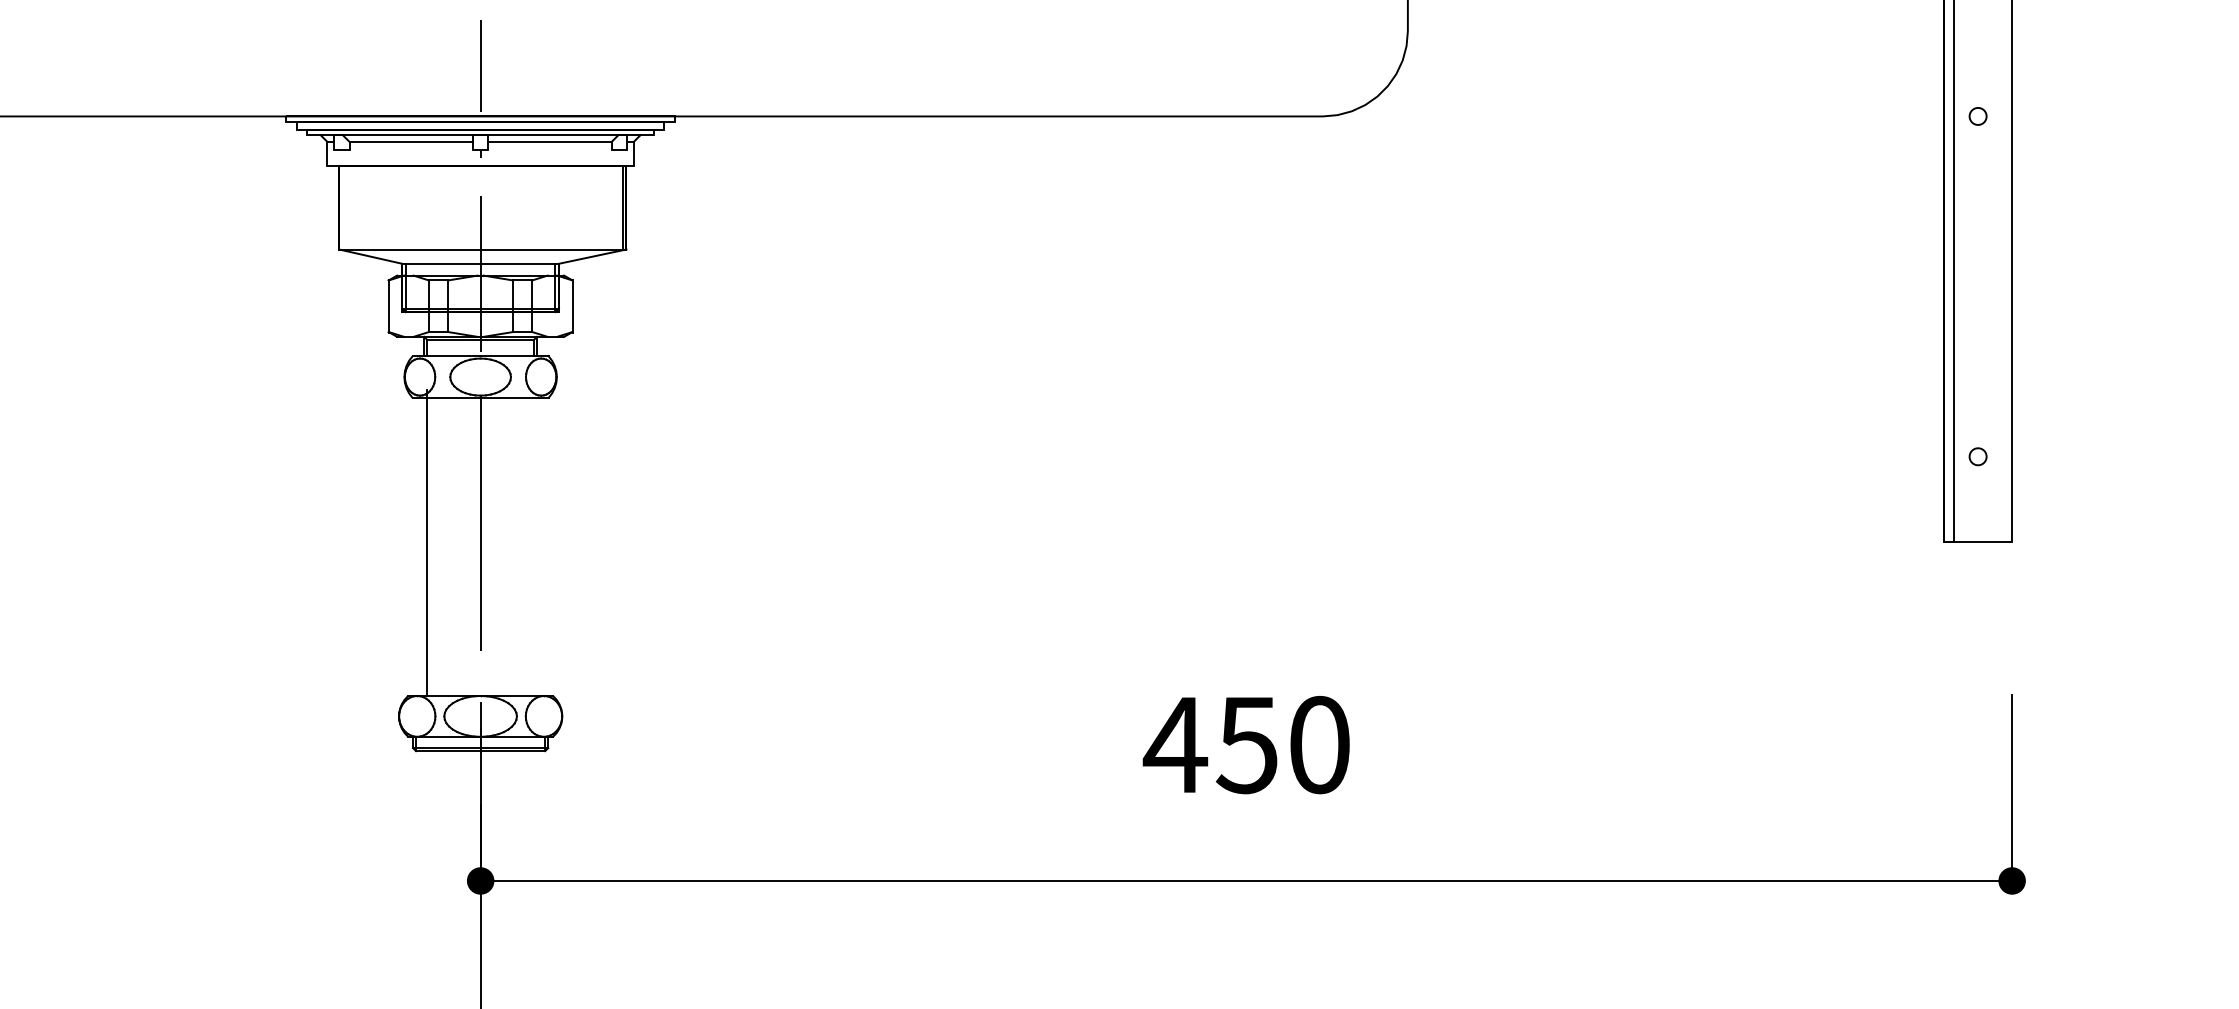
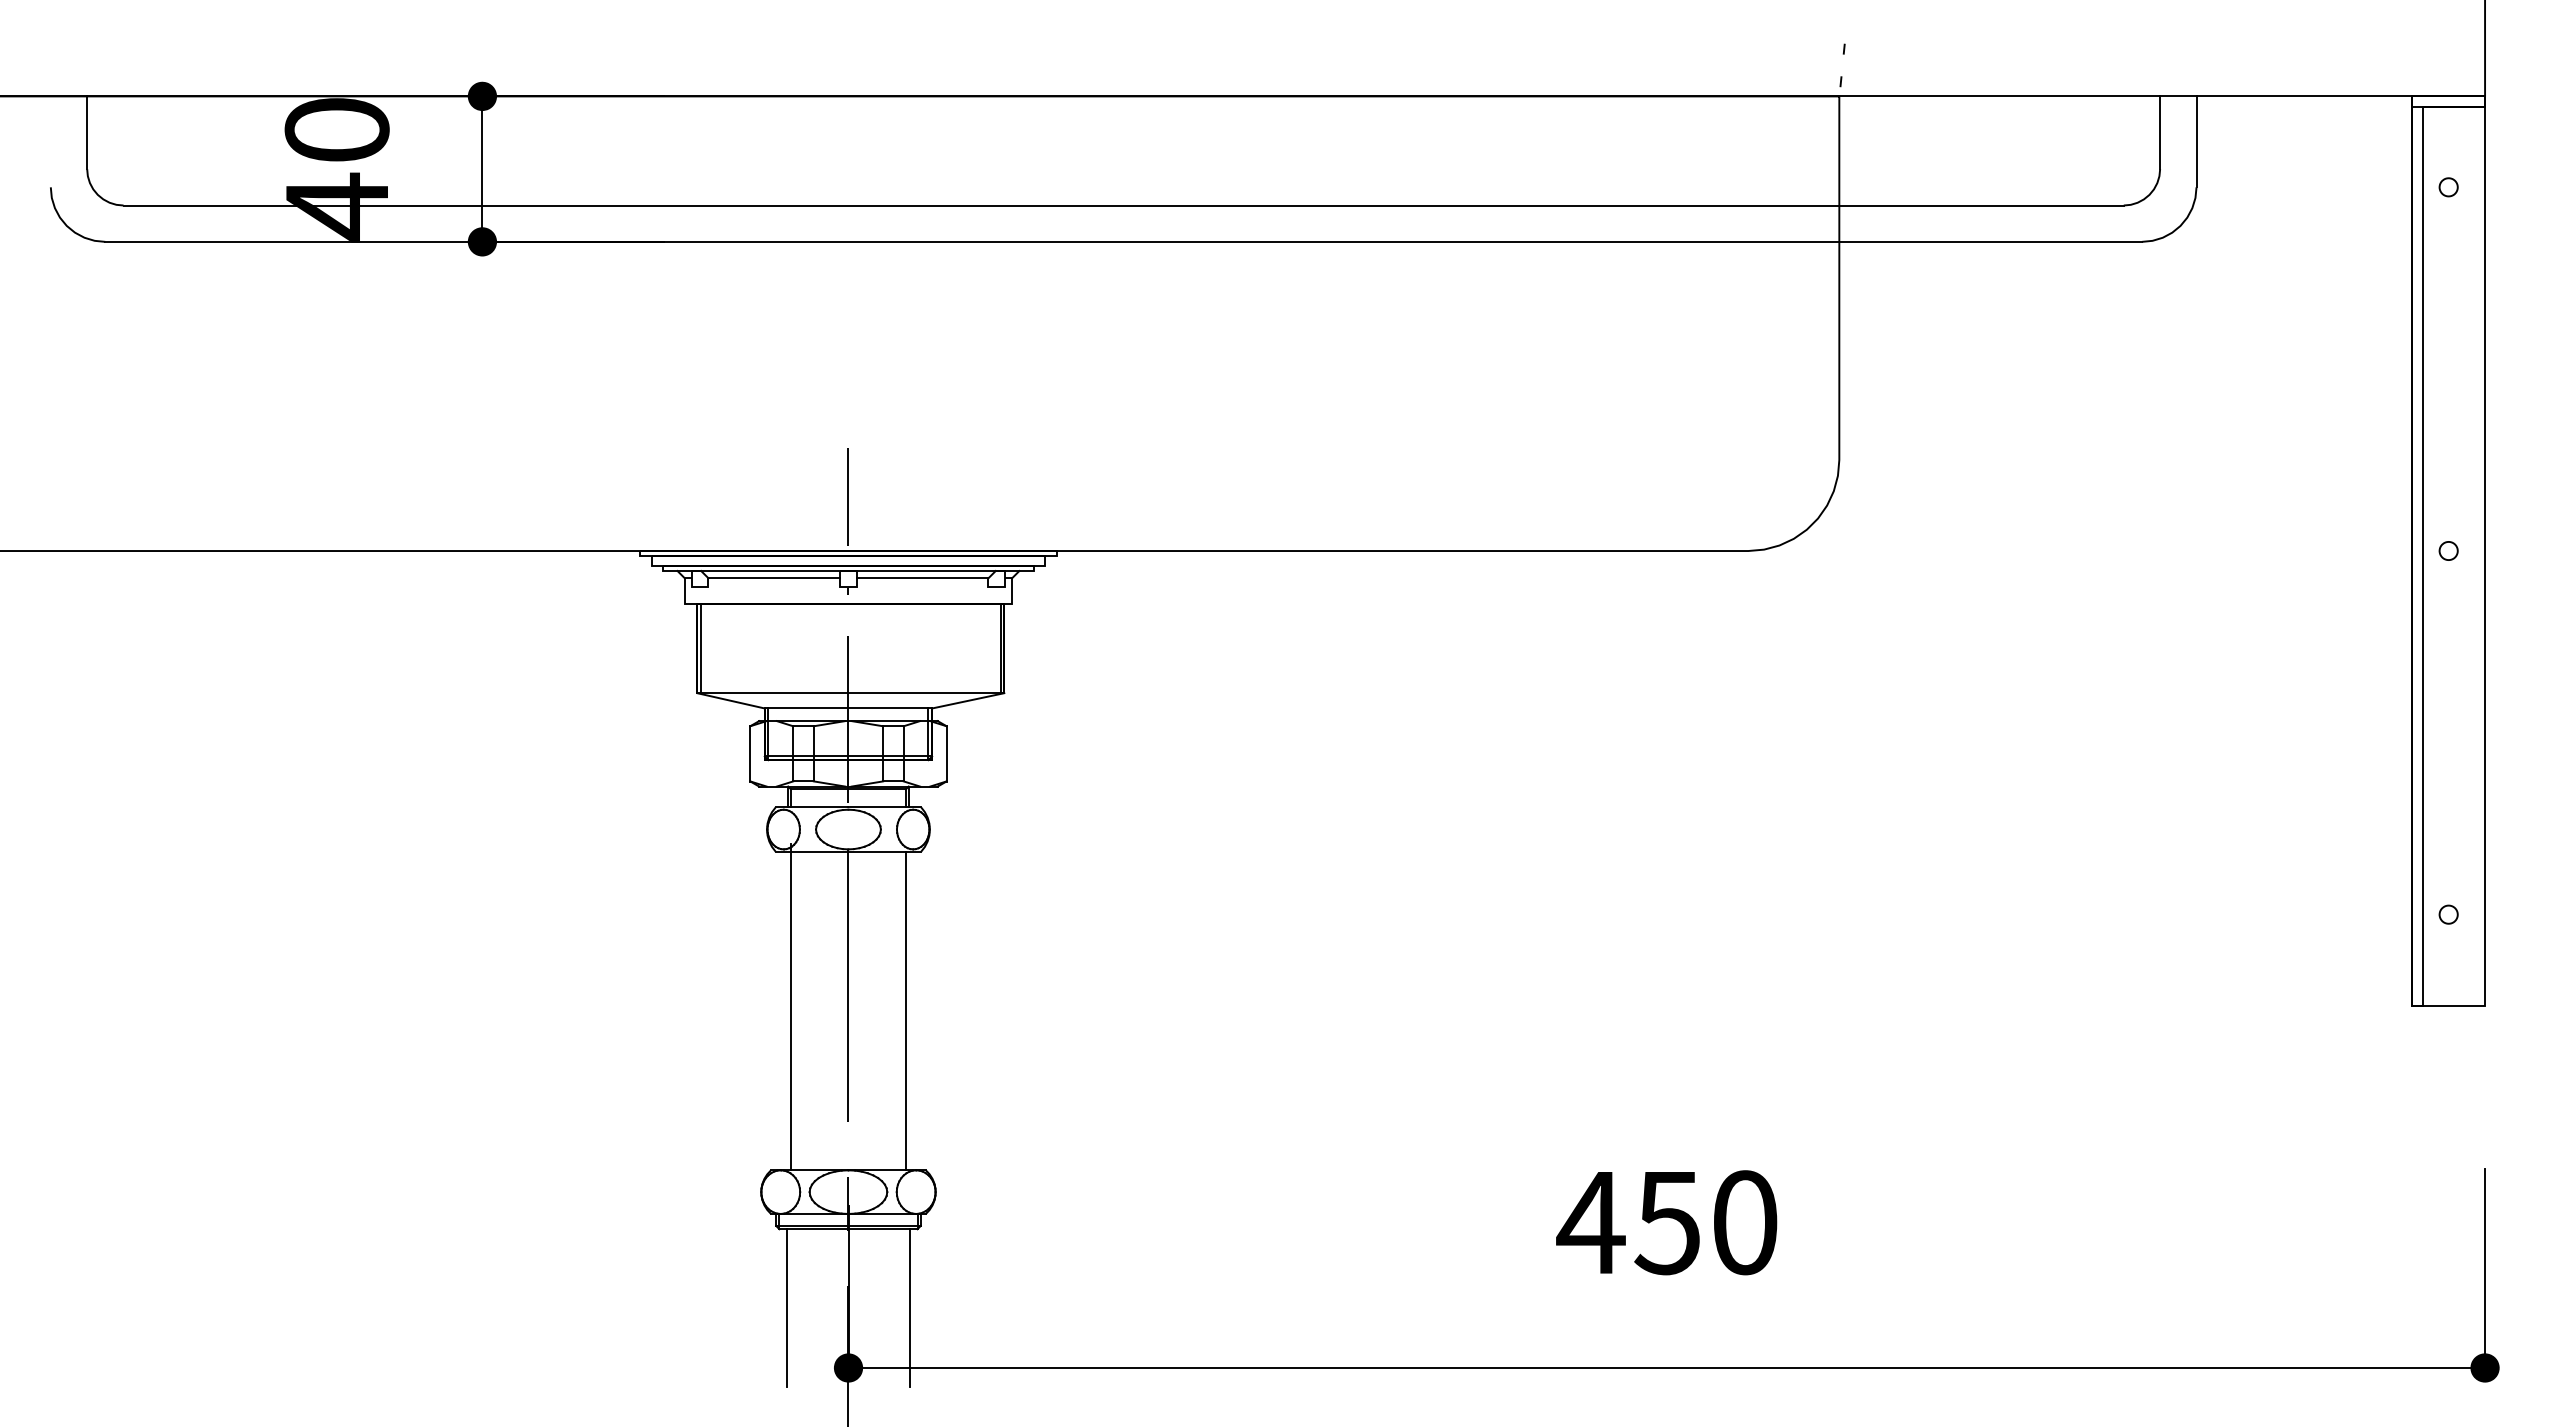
line: (342, 207) -> (700, 648), added
line: (534, 546) -> (906, 1010), added
line: (423, 824) -> (787, 1307), added
line: (537, 824) -> (909, 1307), added

